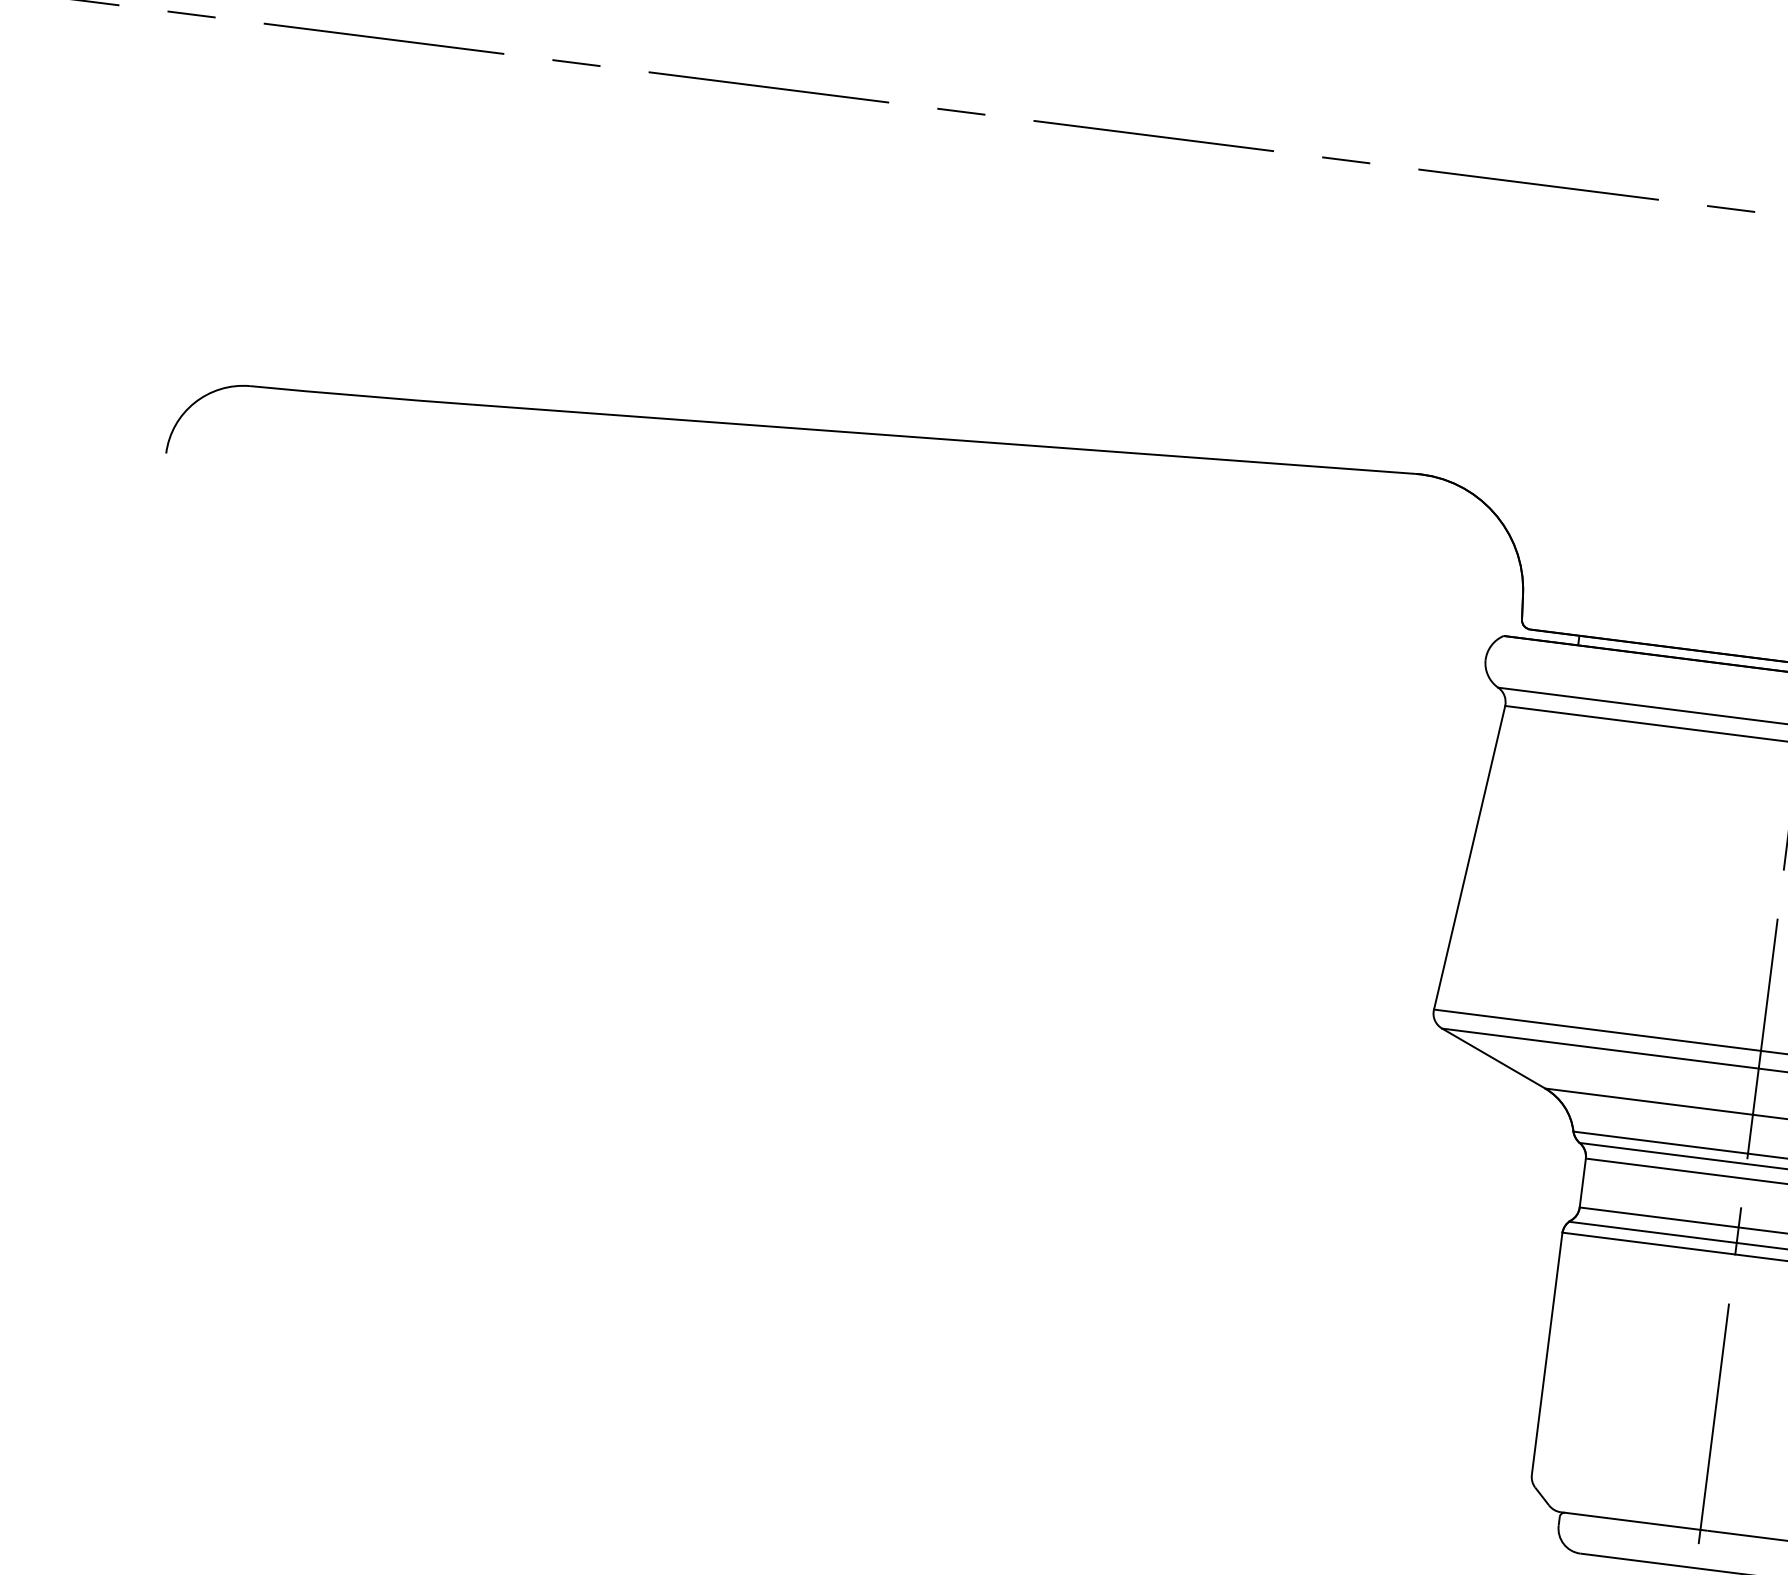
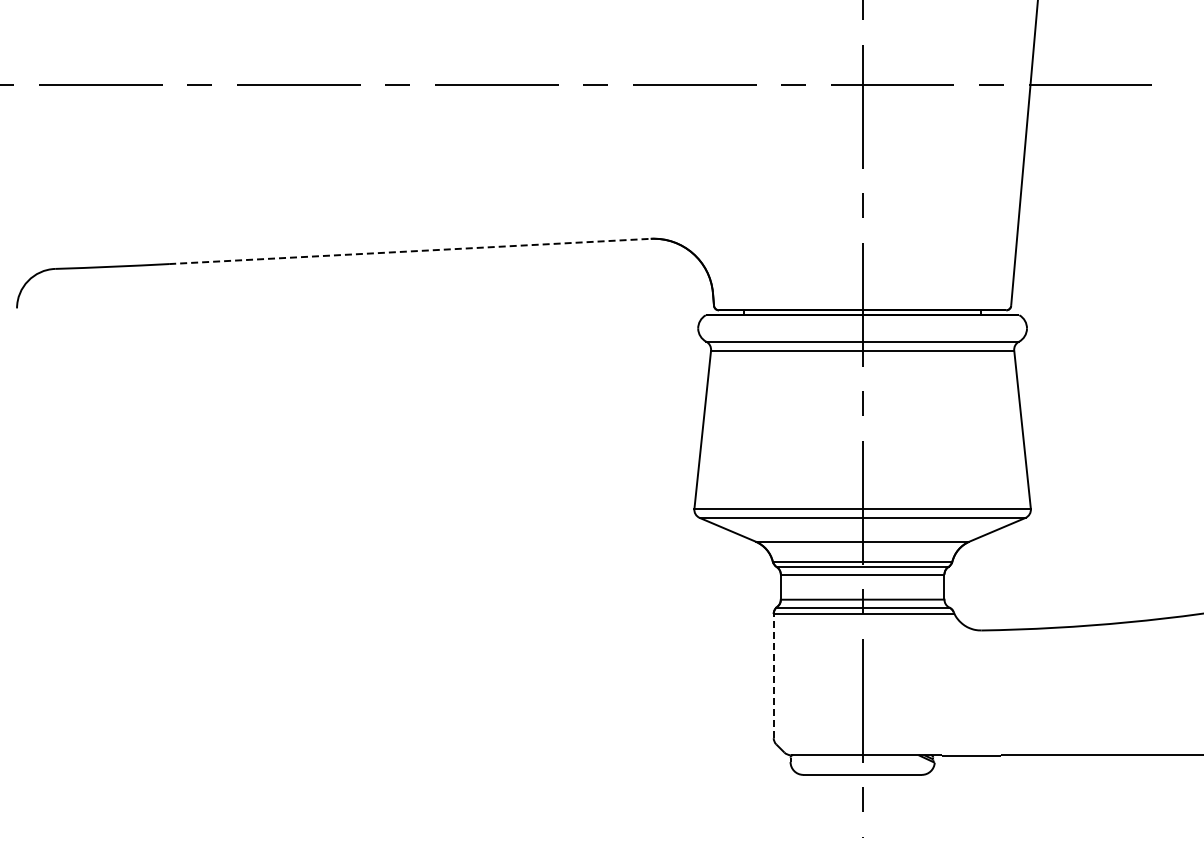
line: (945, 439) -> (410, 251), solid -> dashed
line: (1546, 1353) -> (773, 675), solid -> dashed

